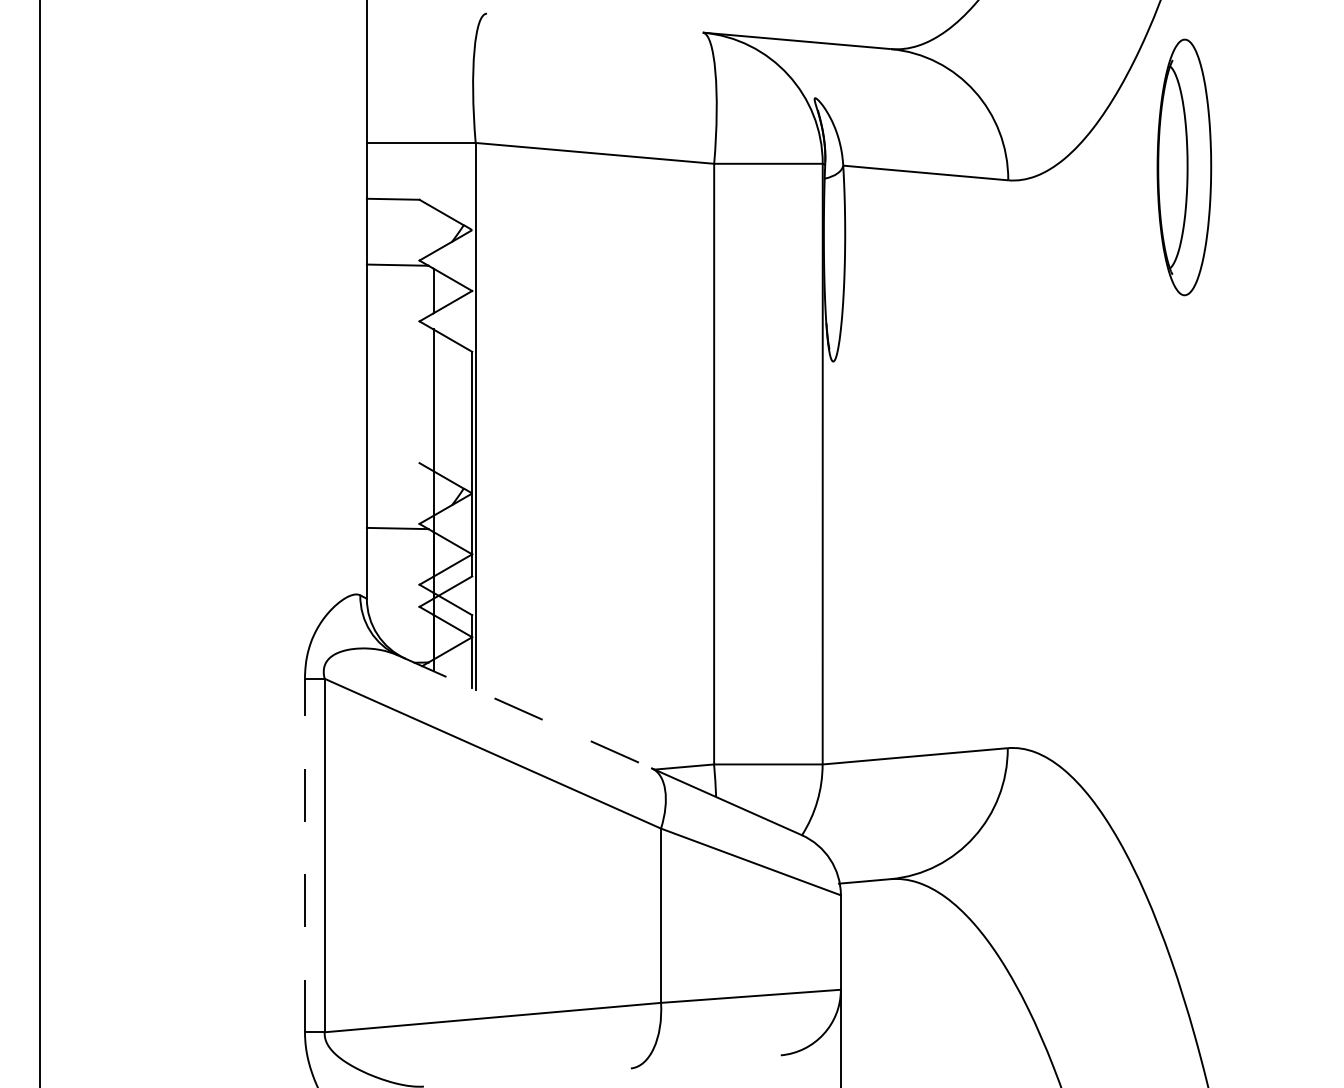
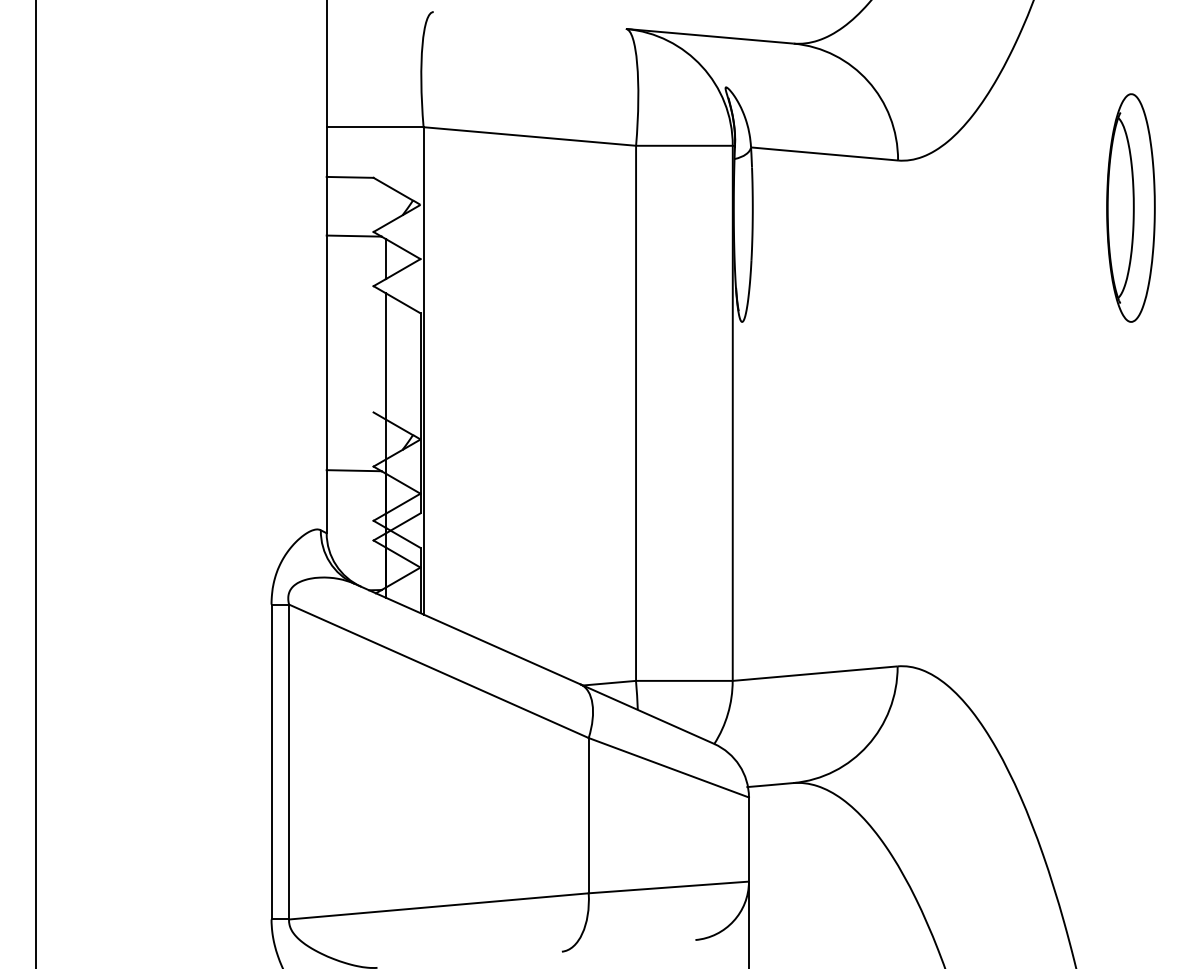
part: (1183, 166) -> (1130, 207), moved
line: (524, 712) -> (467, 634), dashed -> solid
line: (304, 854) -> (271, 761), dashed -> solid

